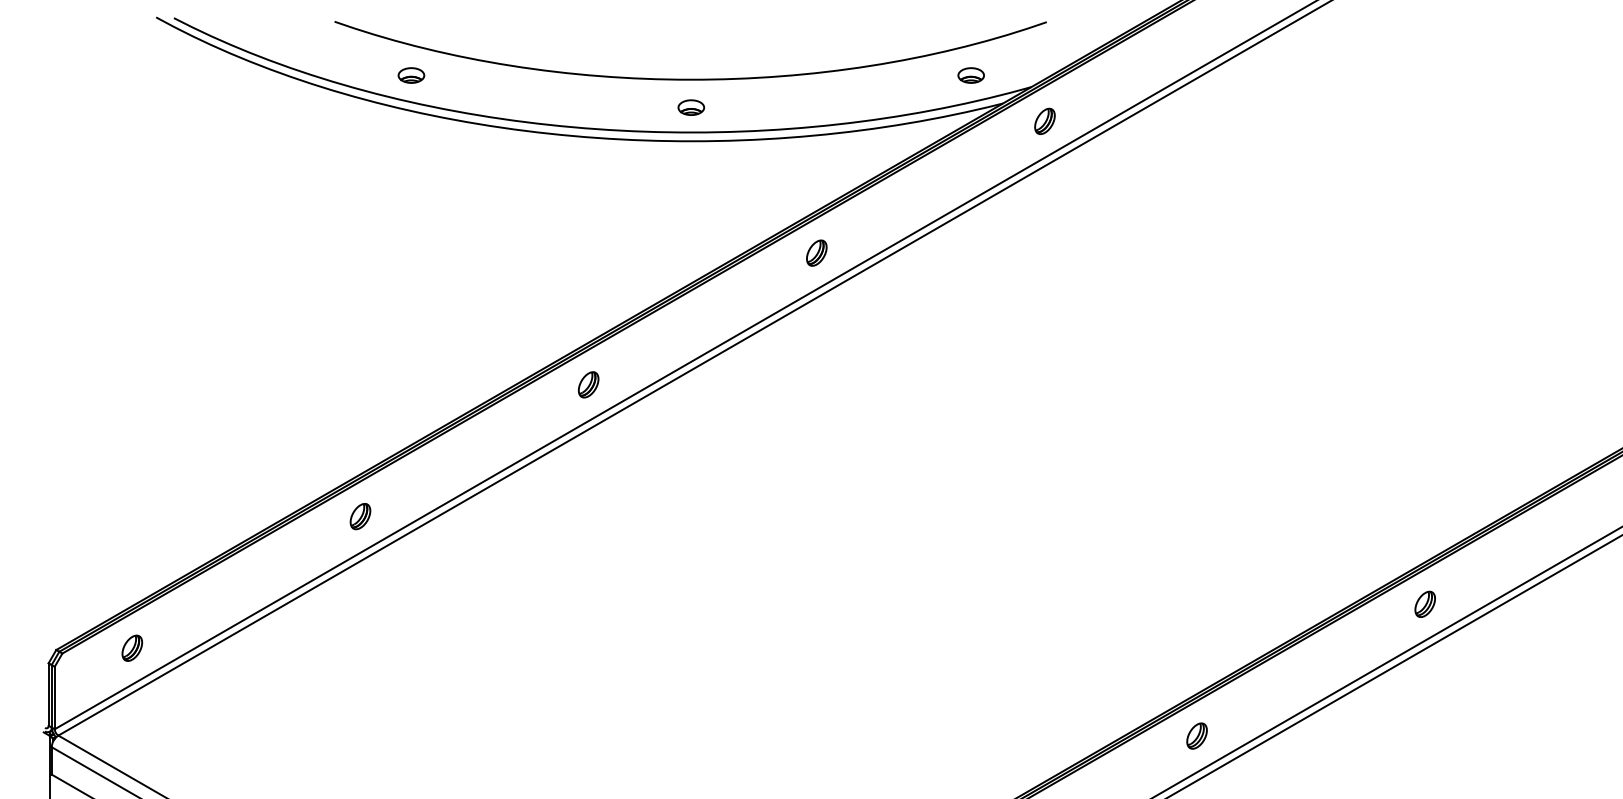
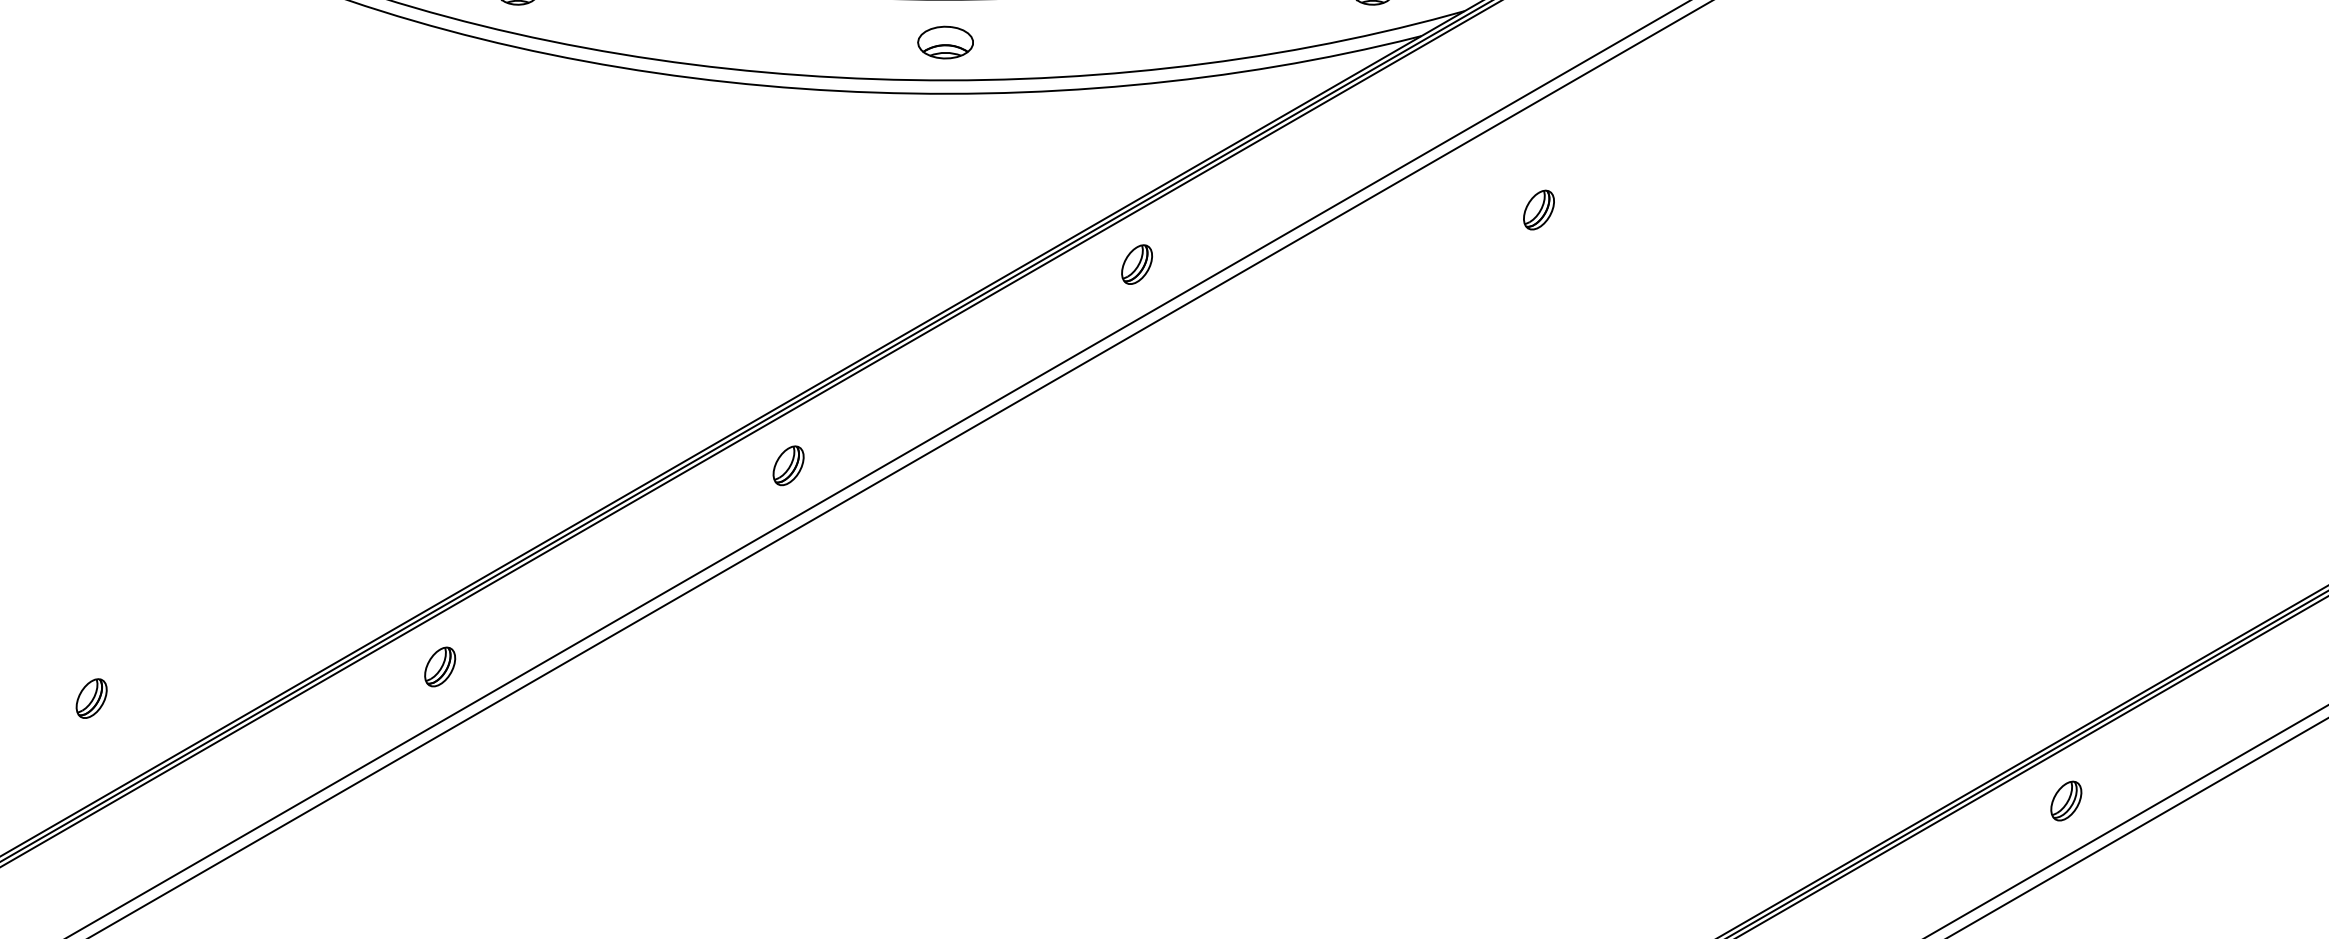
part: (690, 107) -> (944, 42), size x1.4
part: (1044, 120) -> (1538, 208), moved
part: (132, 647) -> (91, 697), moved

